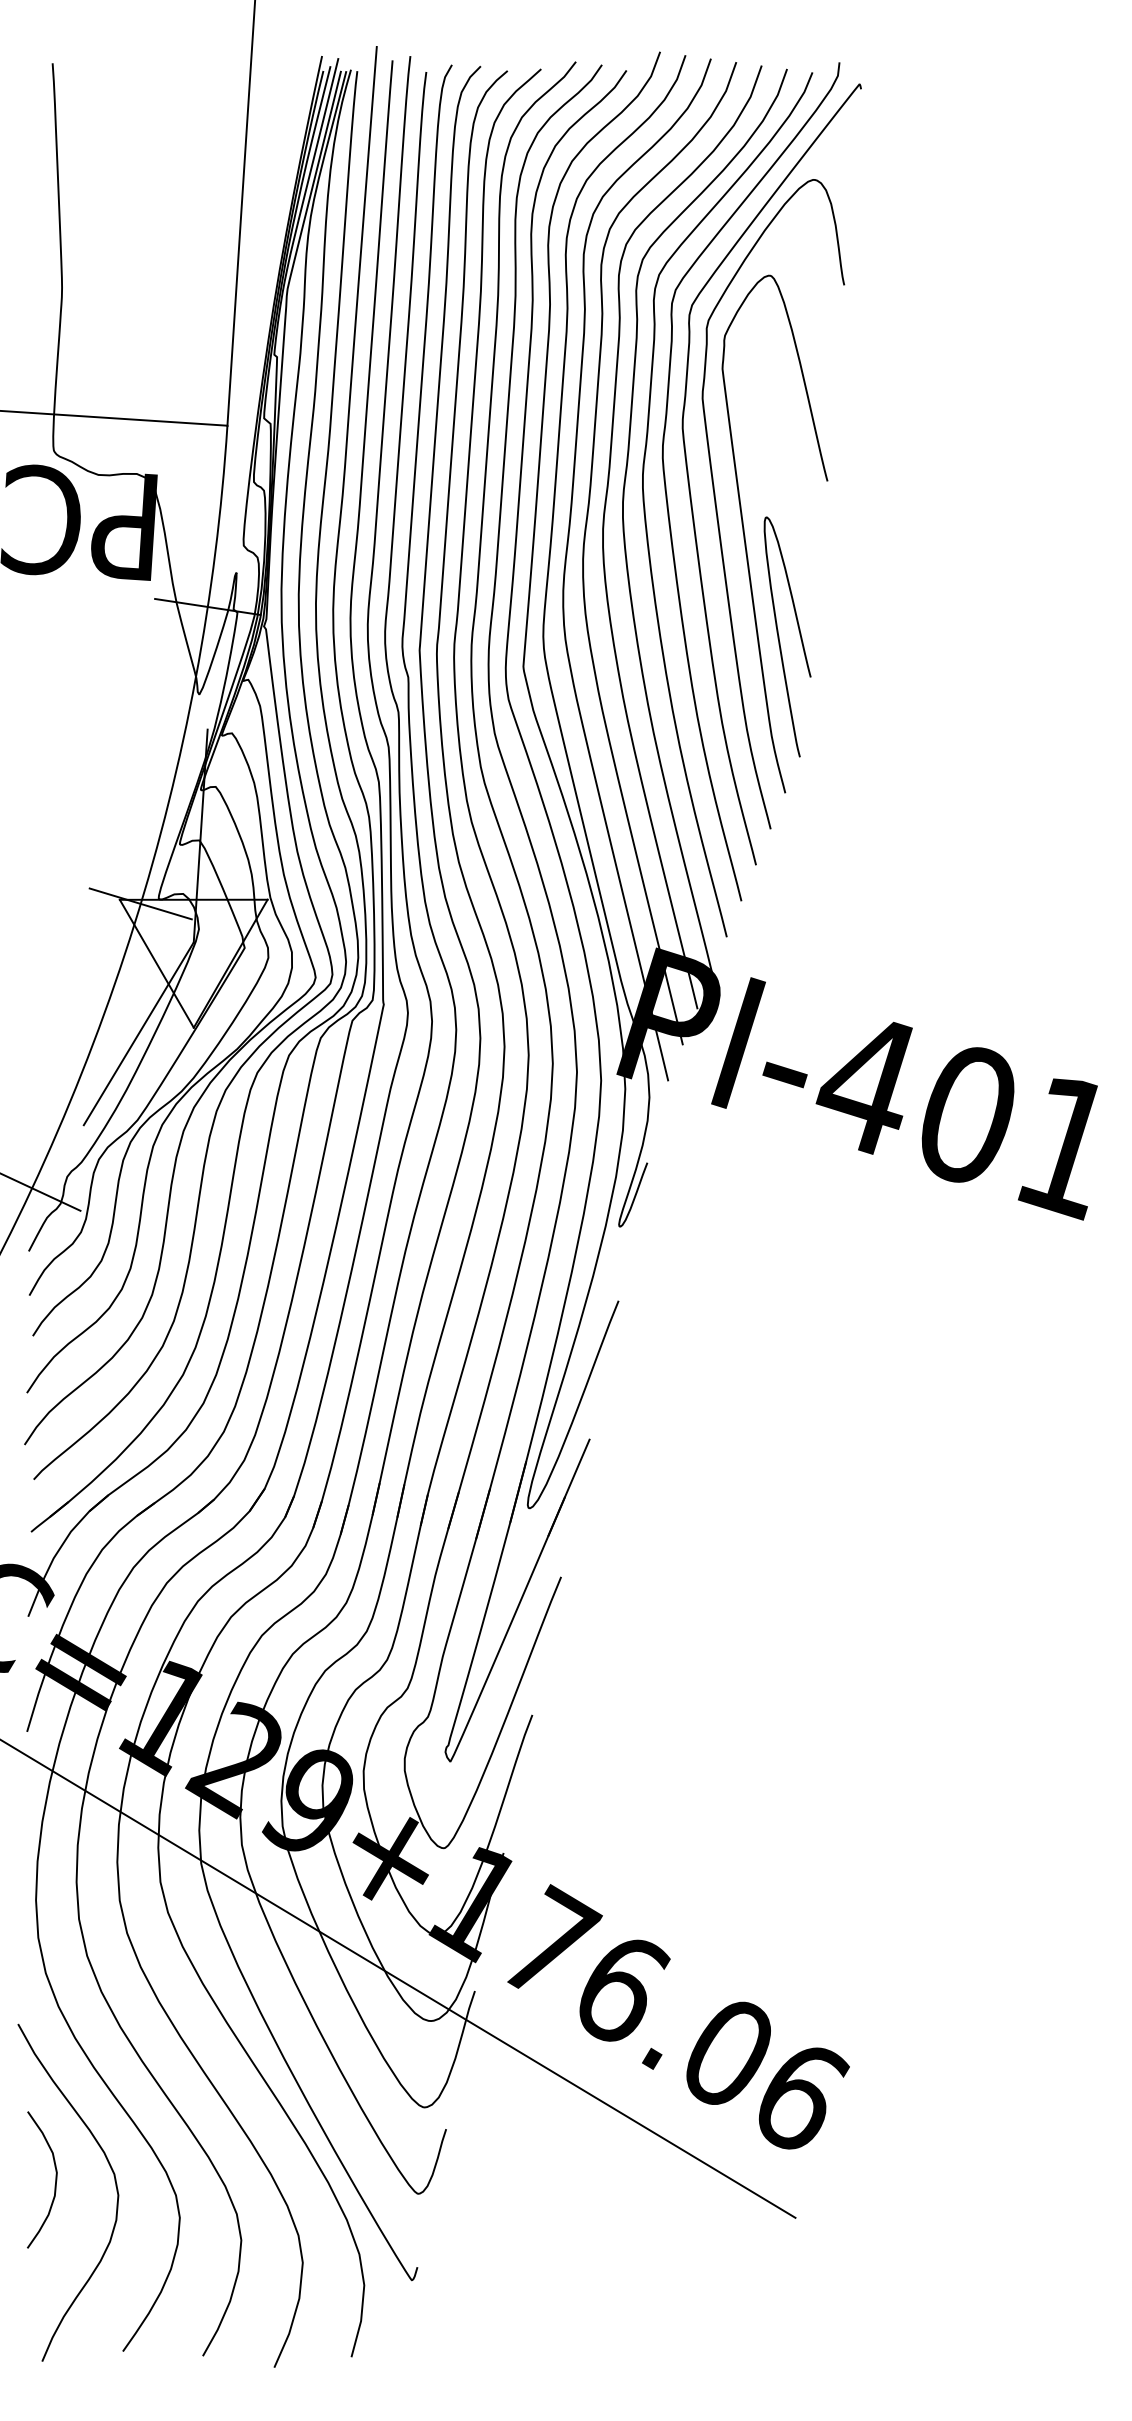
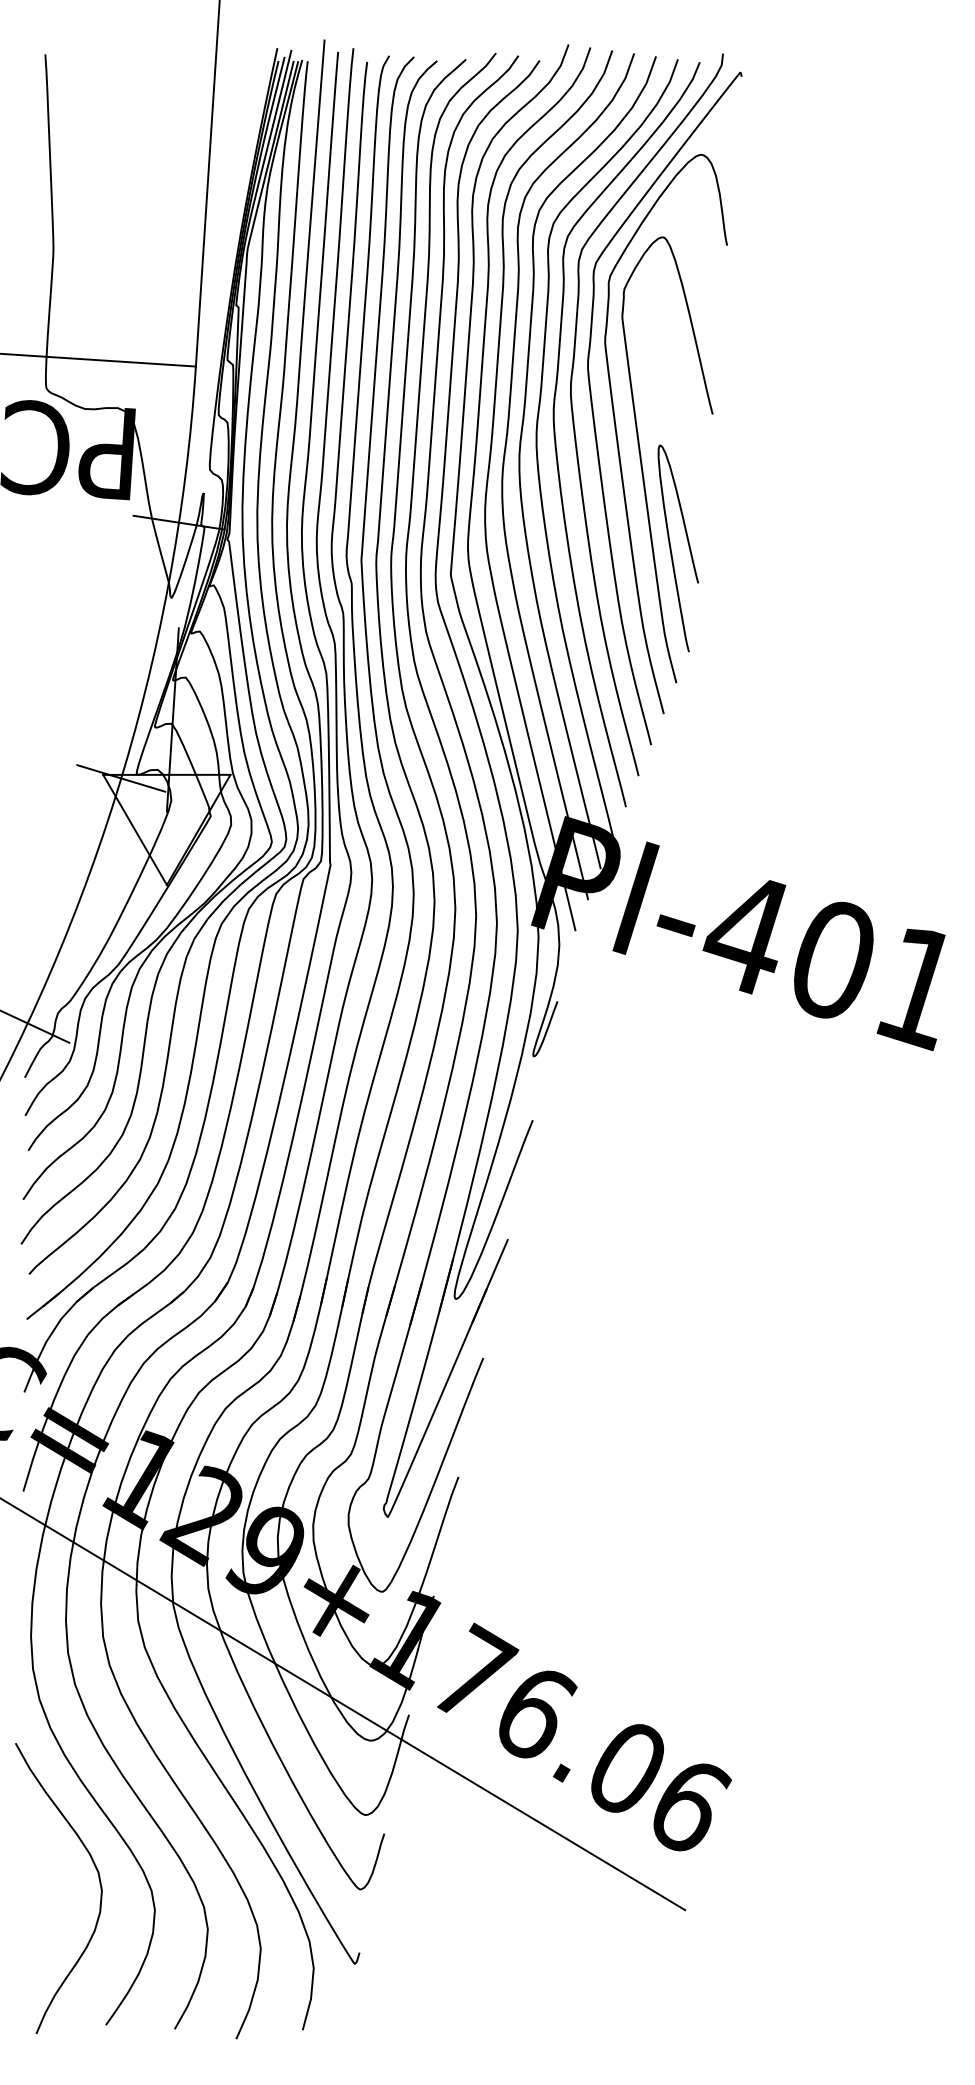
line: (138, 1033) -> (119, 890), removed
curve: (55, 2179) -> (47, 1877), removed

